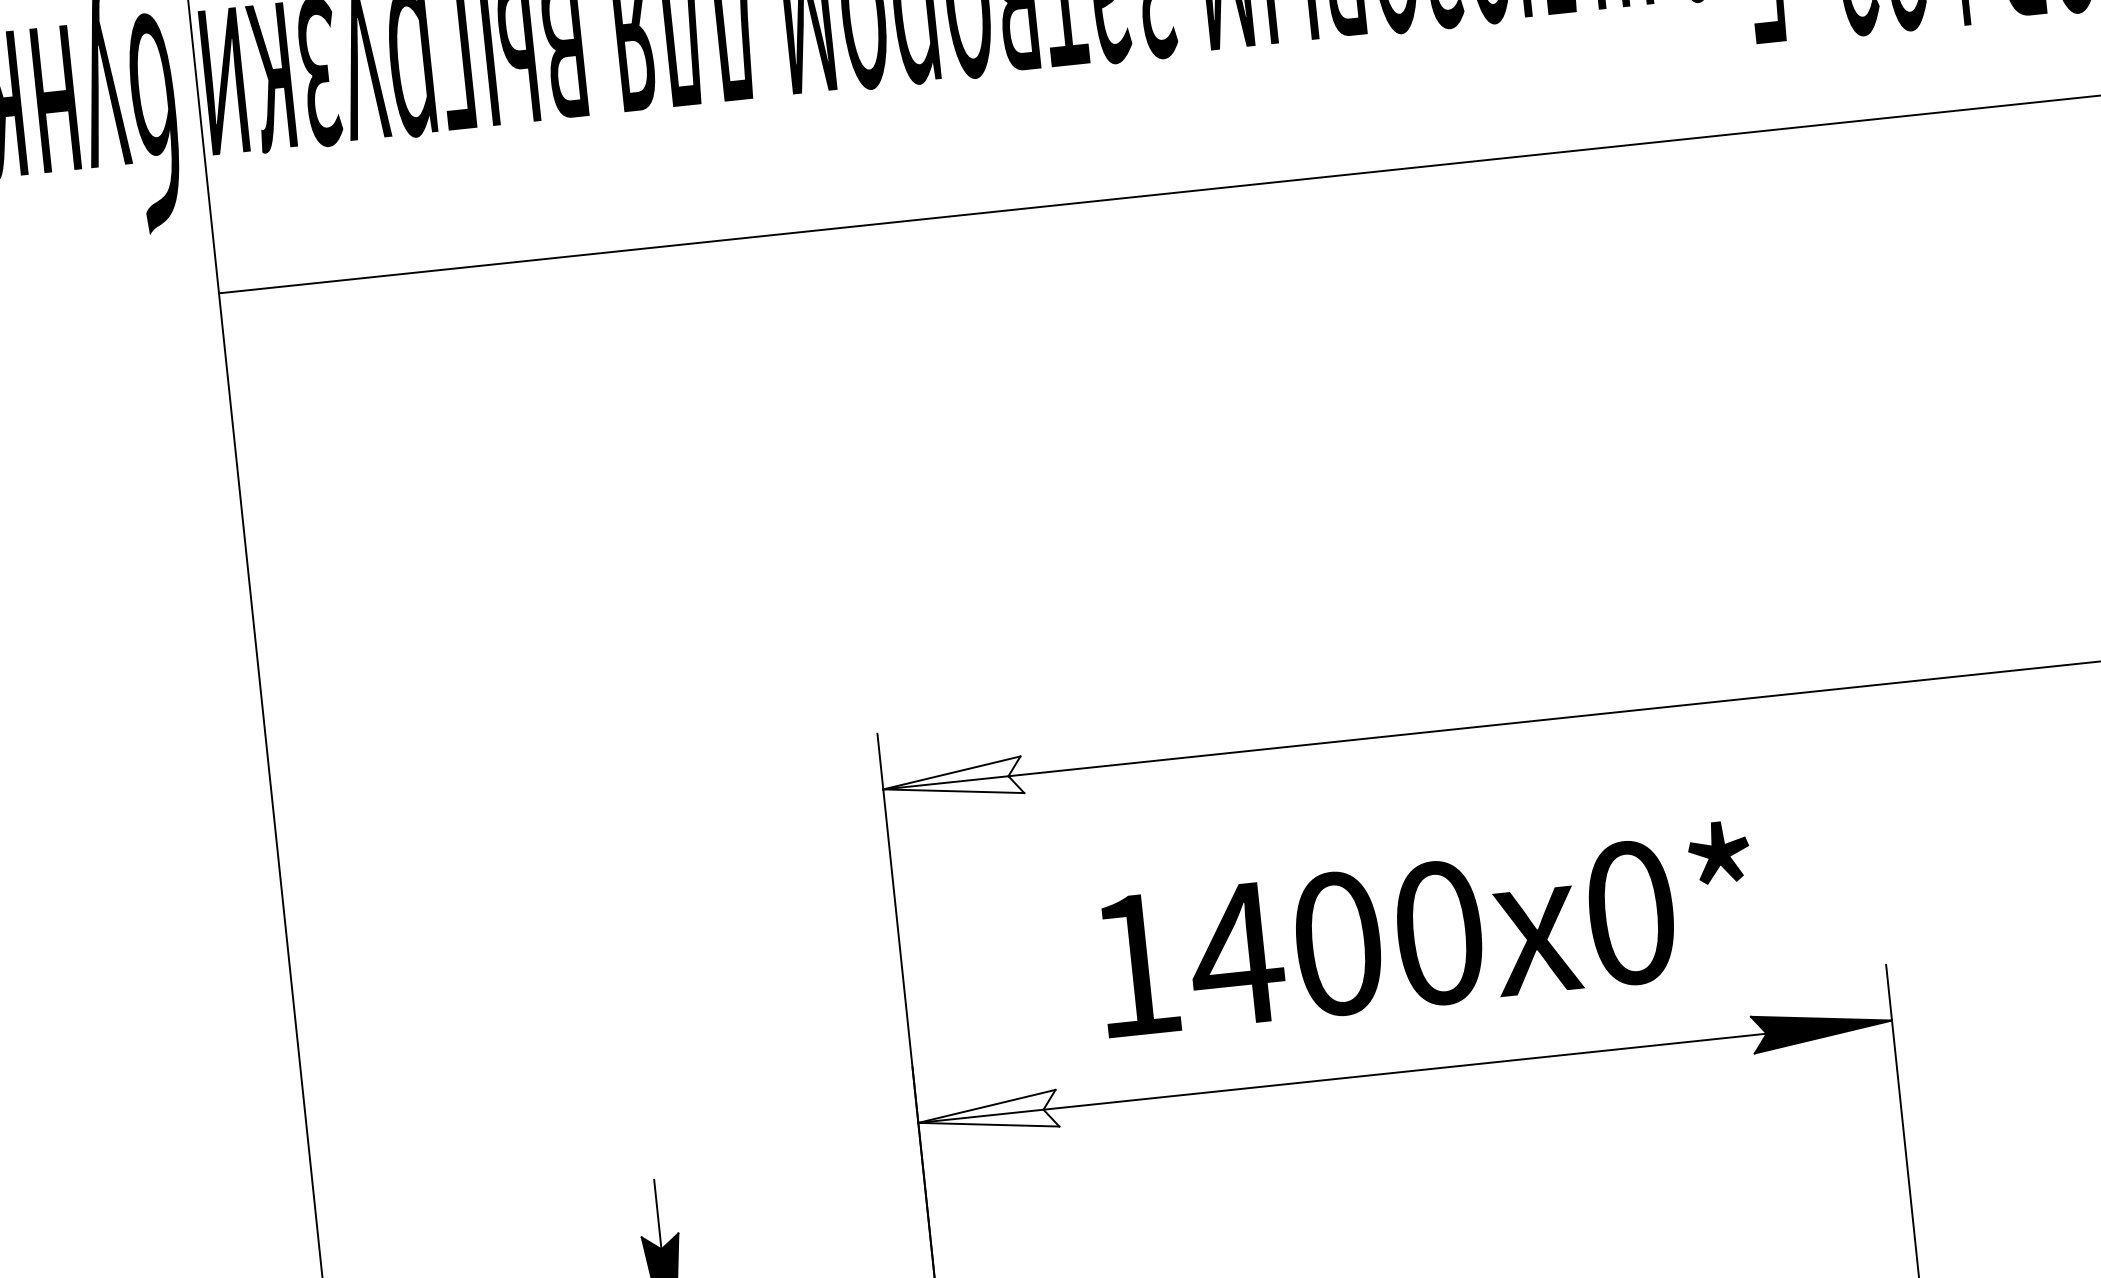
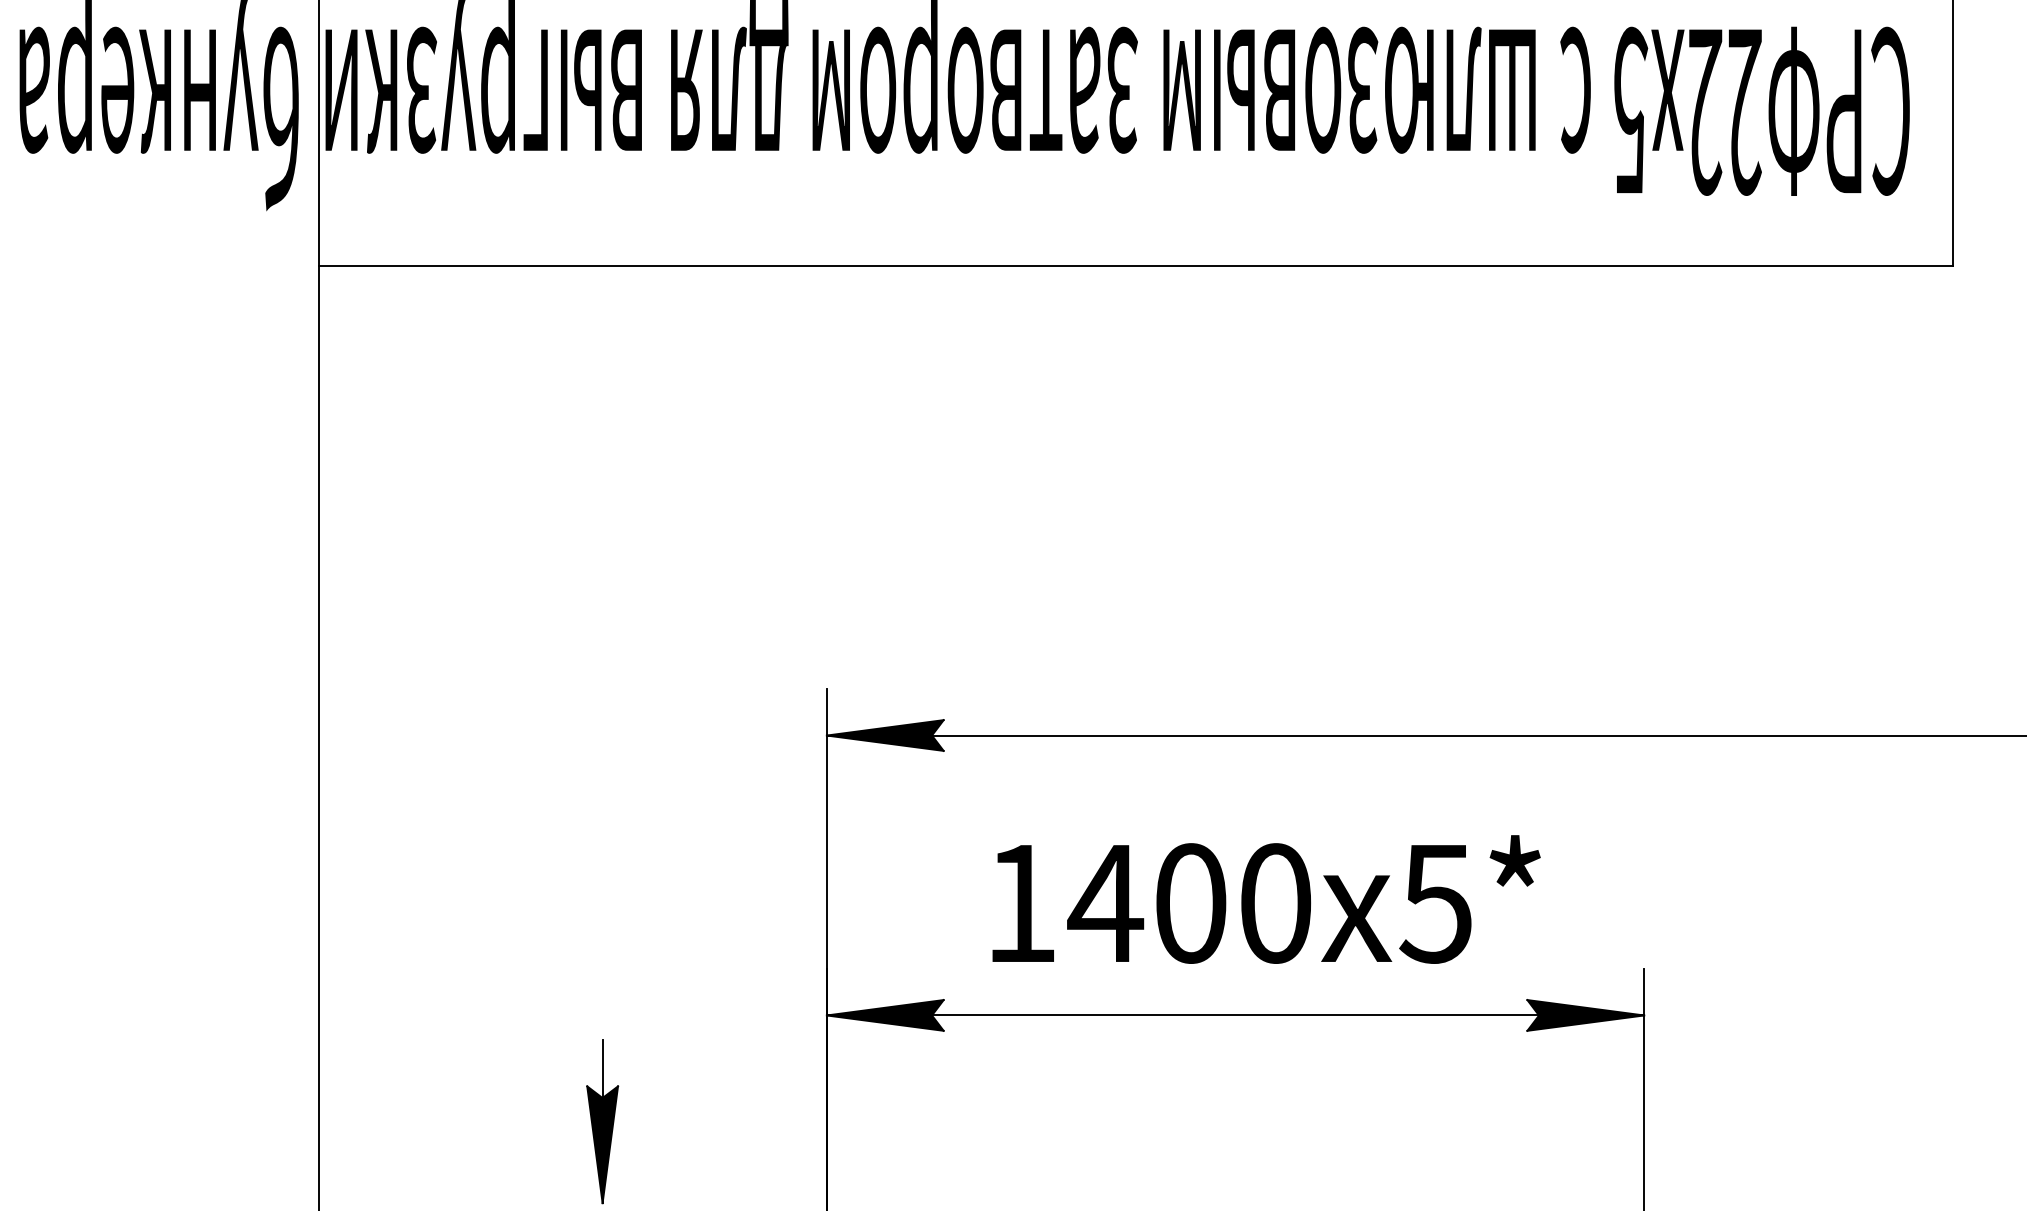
fill: (951, 782) -> (884, 735), added
text: (1629, 913) -> (1435, 903), 0* -> 5*
fill: (986, 1115) -> (884, 1015), added

